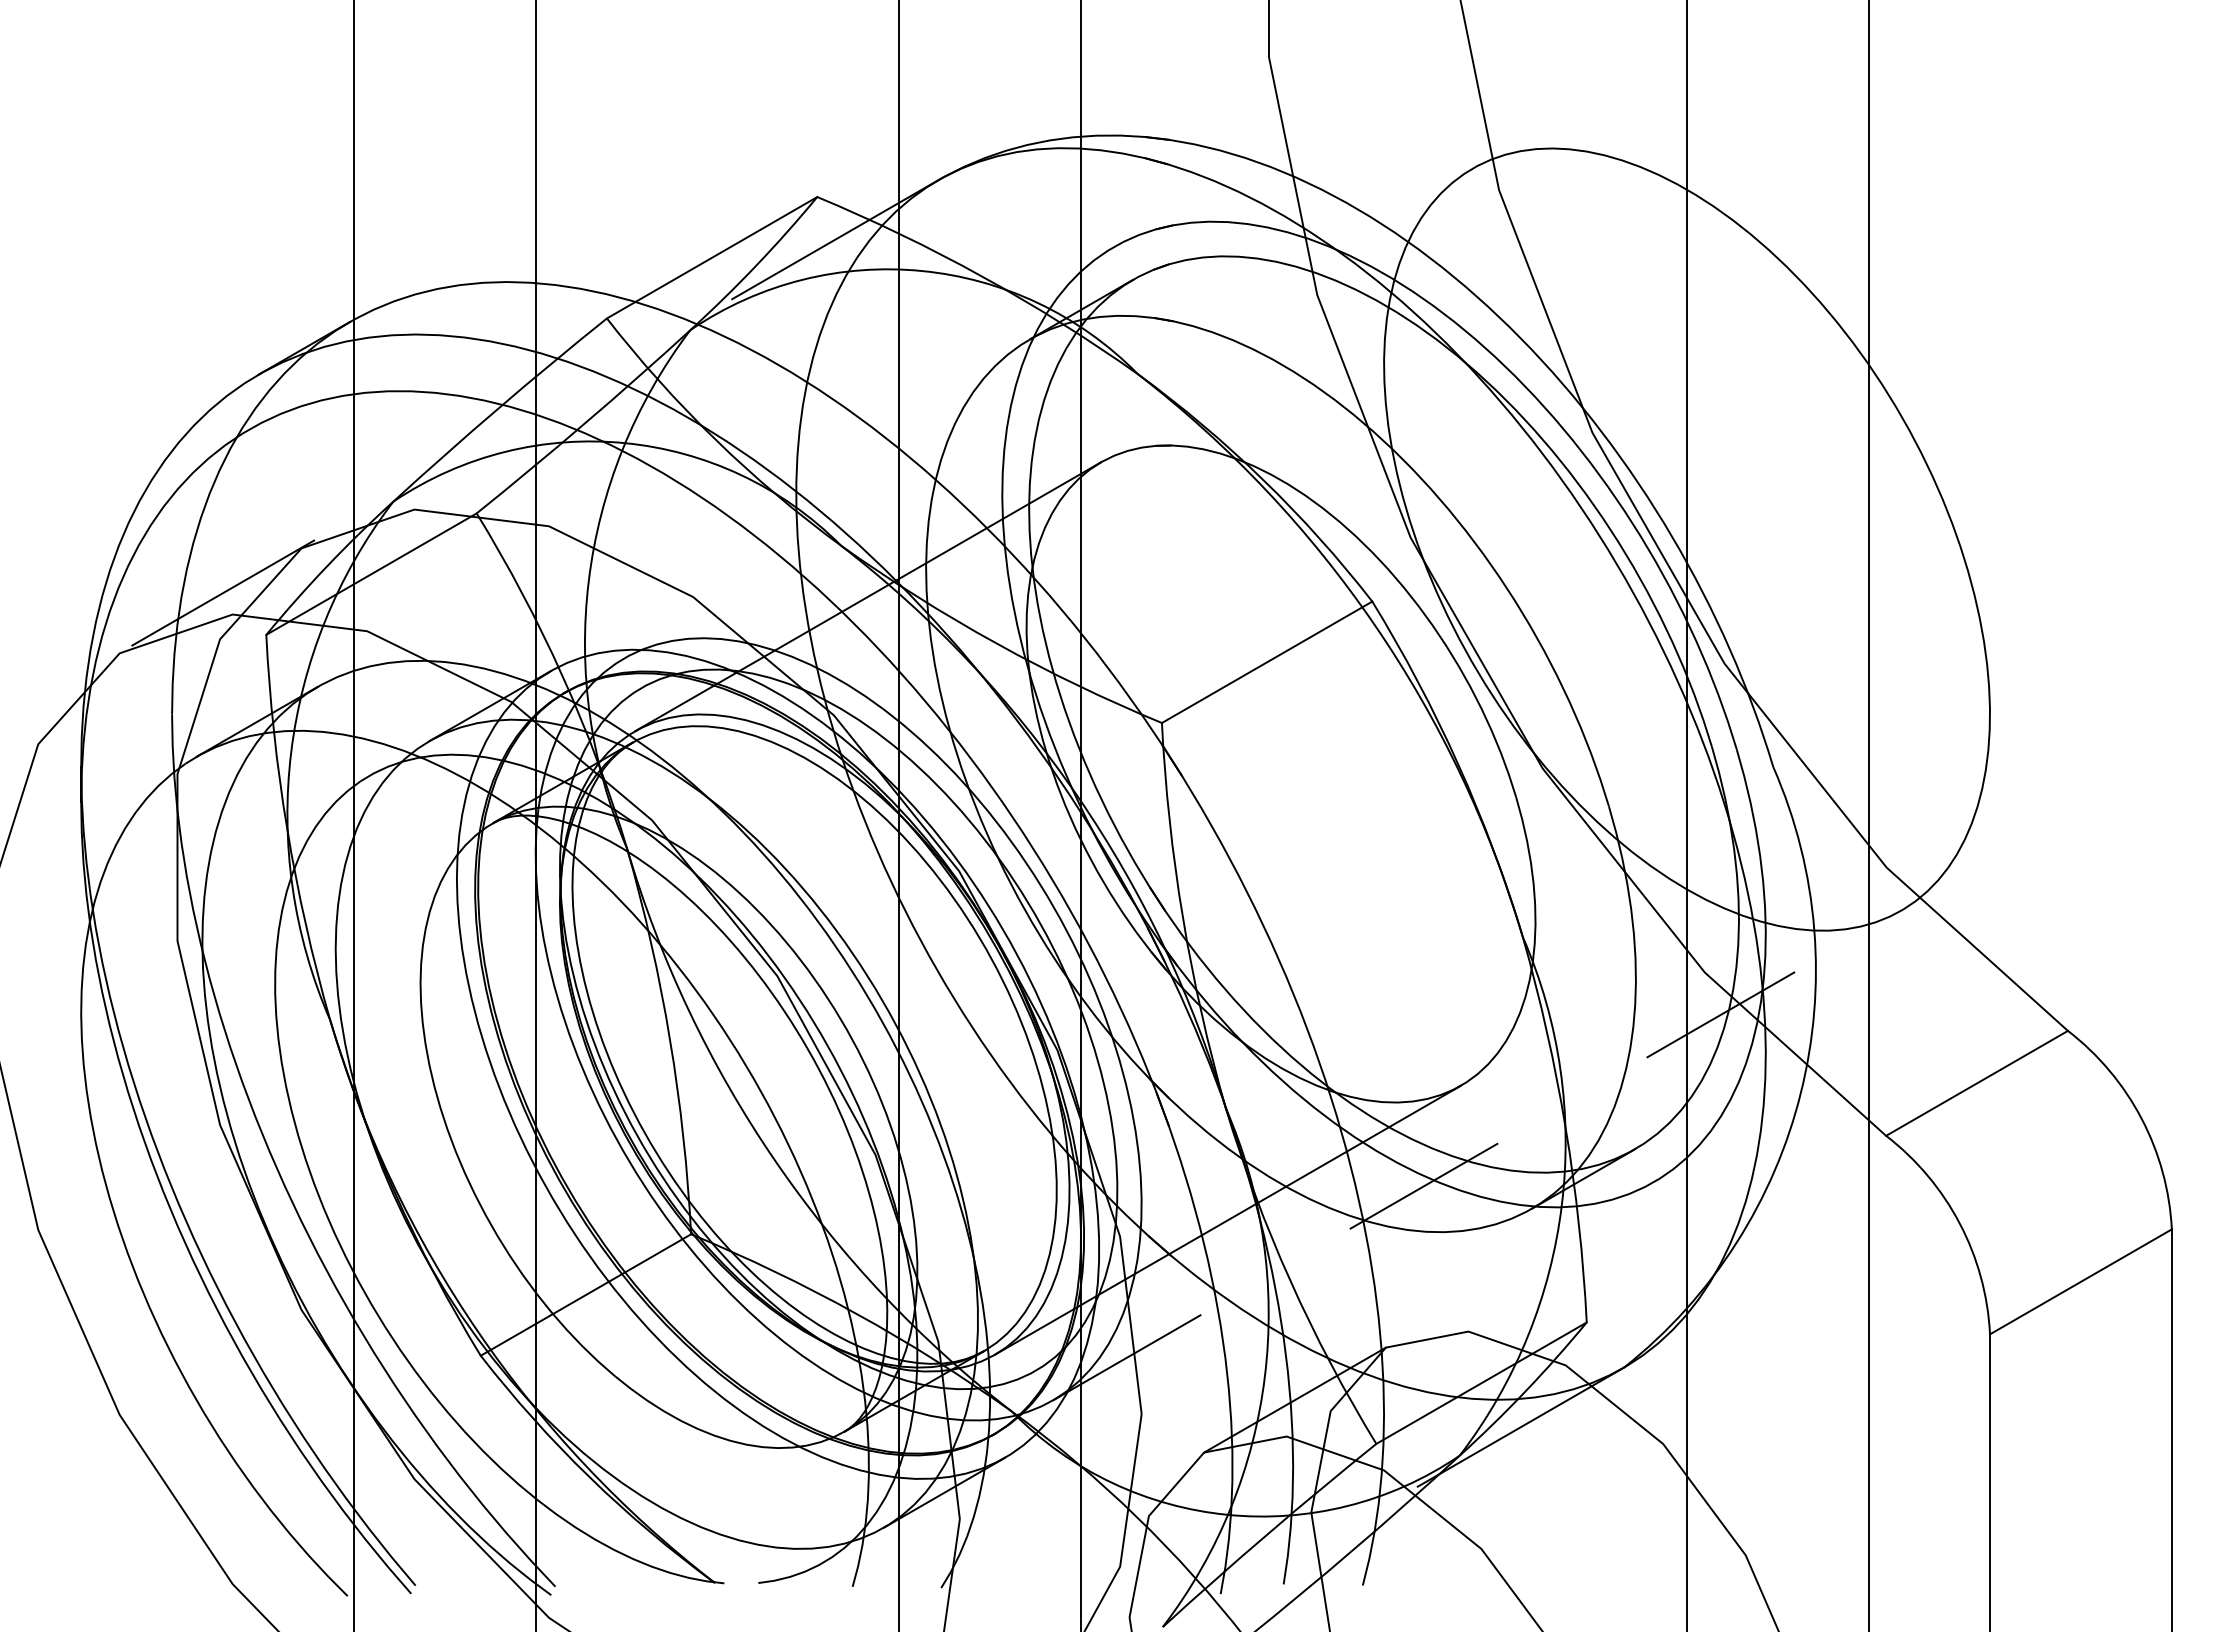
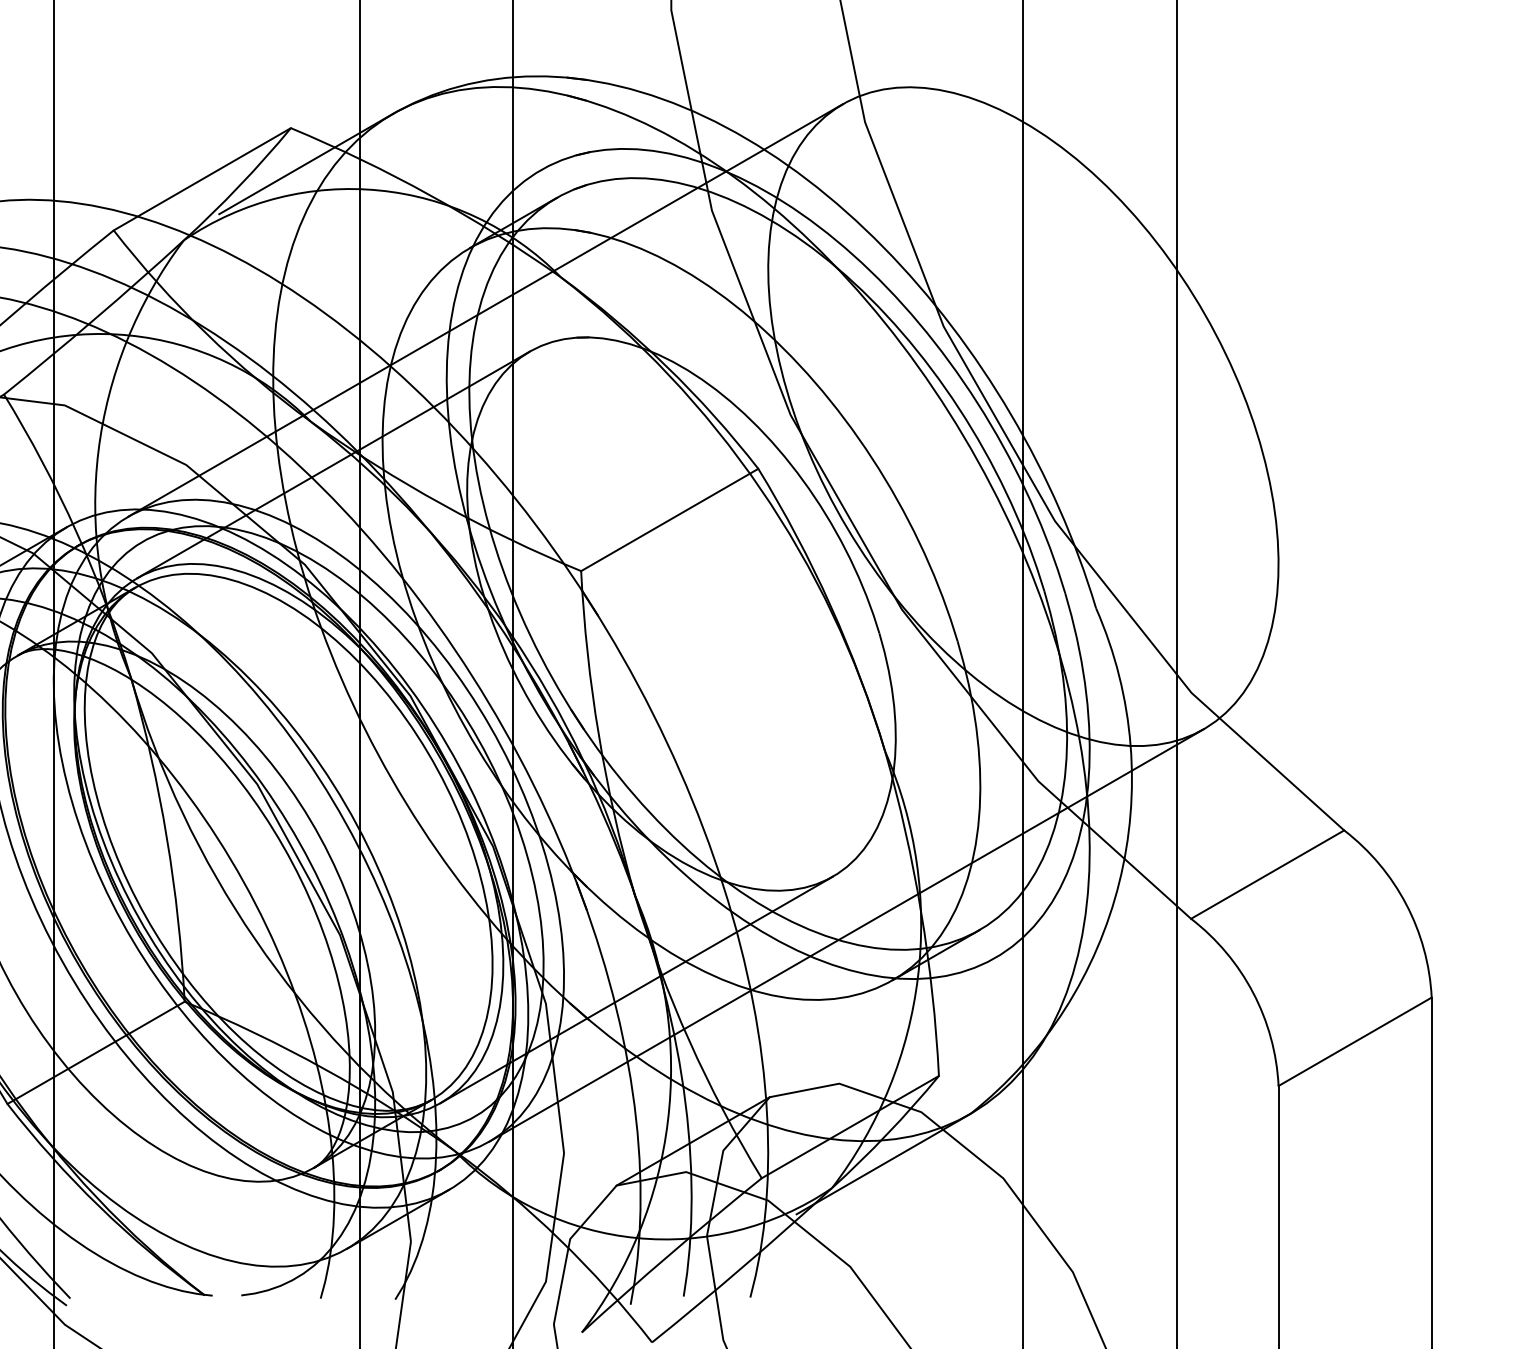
line: (1048, 413) -> (485, 310), added
line: (1477, 1155) -> (846, 935), dashed -> solid

